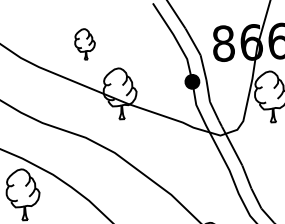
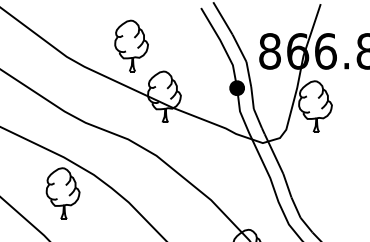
part: (85, 43) -> (131, 45), size x1.67

